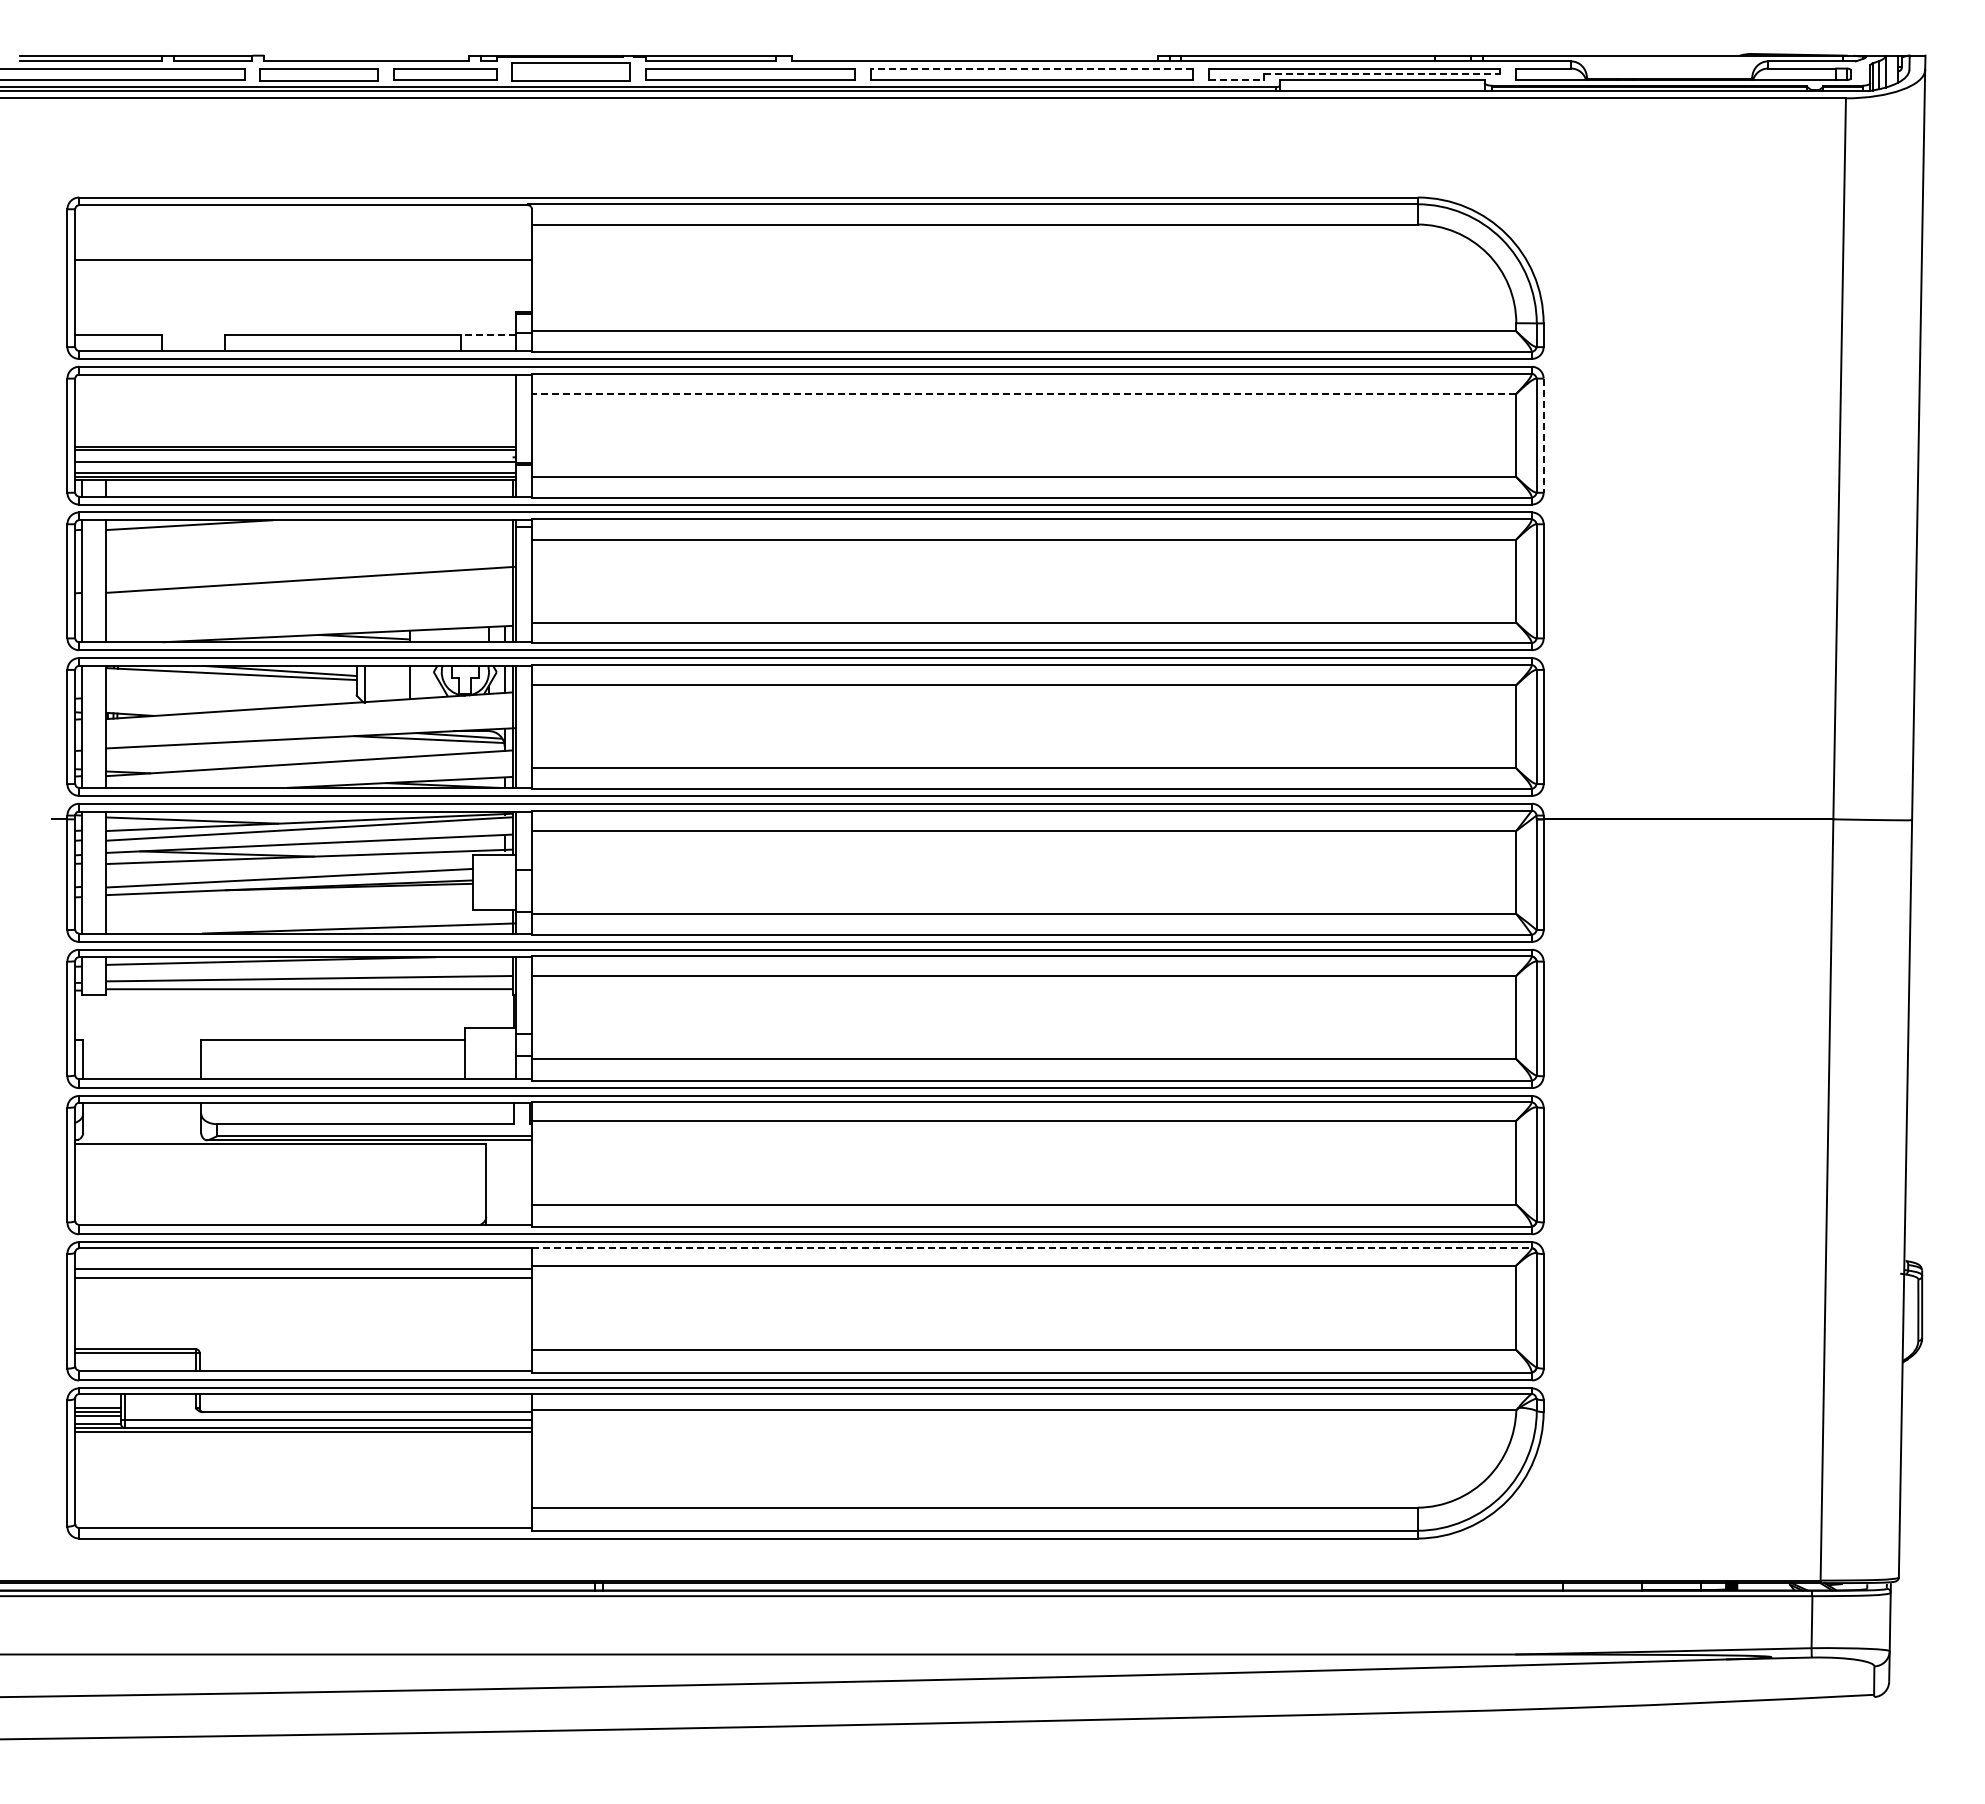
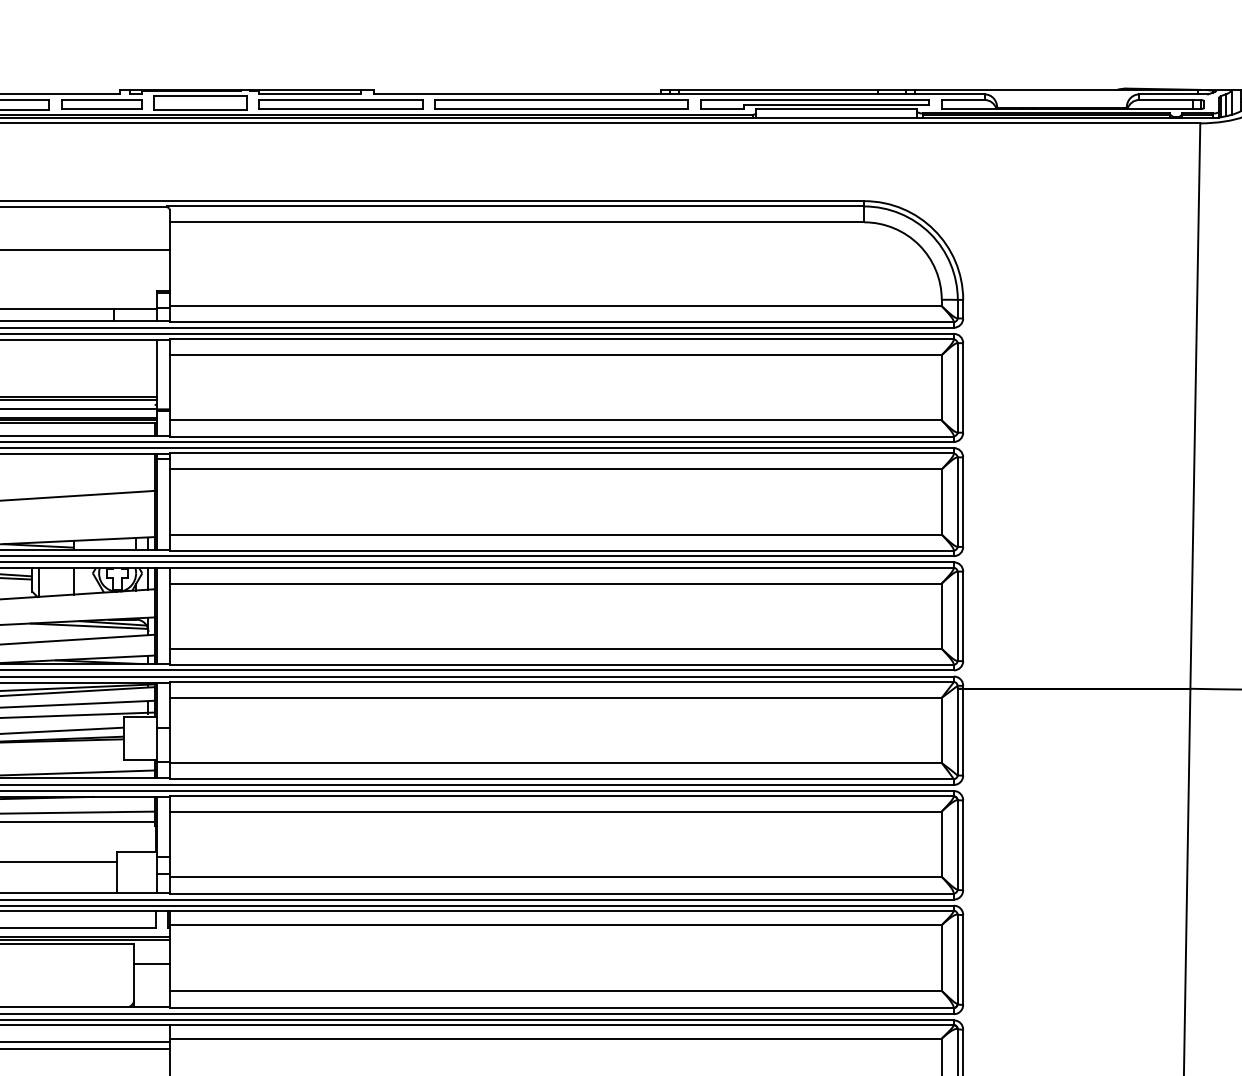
line: (1031, 68) -> (561, 99), dashed -> solid
line: (1382, 74) -> (836, 104), dashed -> solid
line: (1236, 80) -> (722, 109), dashed -> solid
line: (488, 335) -> (135, 309), dashed -> solid
line: (1023, 393) -> (555, 354), dashed -> solid
line: (1543, 436) -> (963, 388), dashed -> solid
line: (508, 1170) -> (151, 964), added
line: (1031, 1248) -> (561, 1025), dashed -> solid

